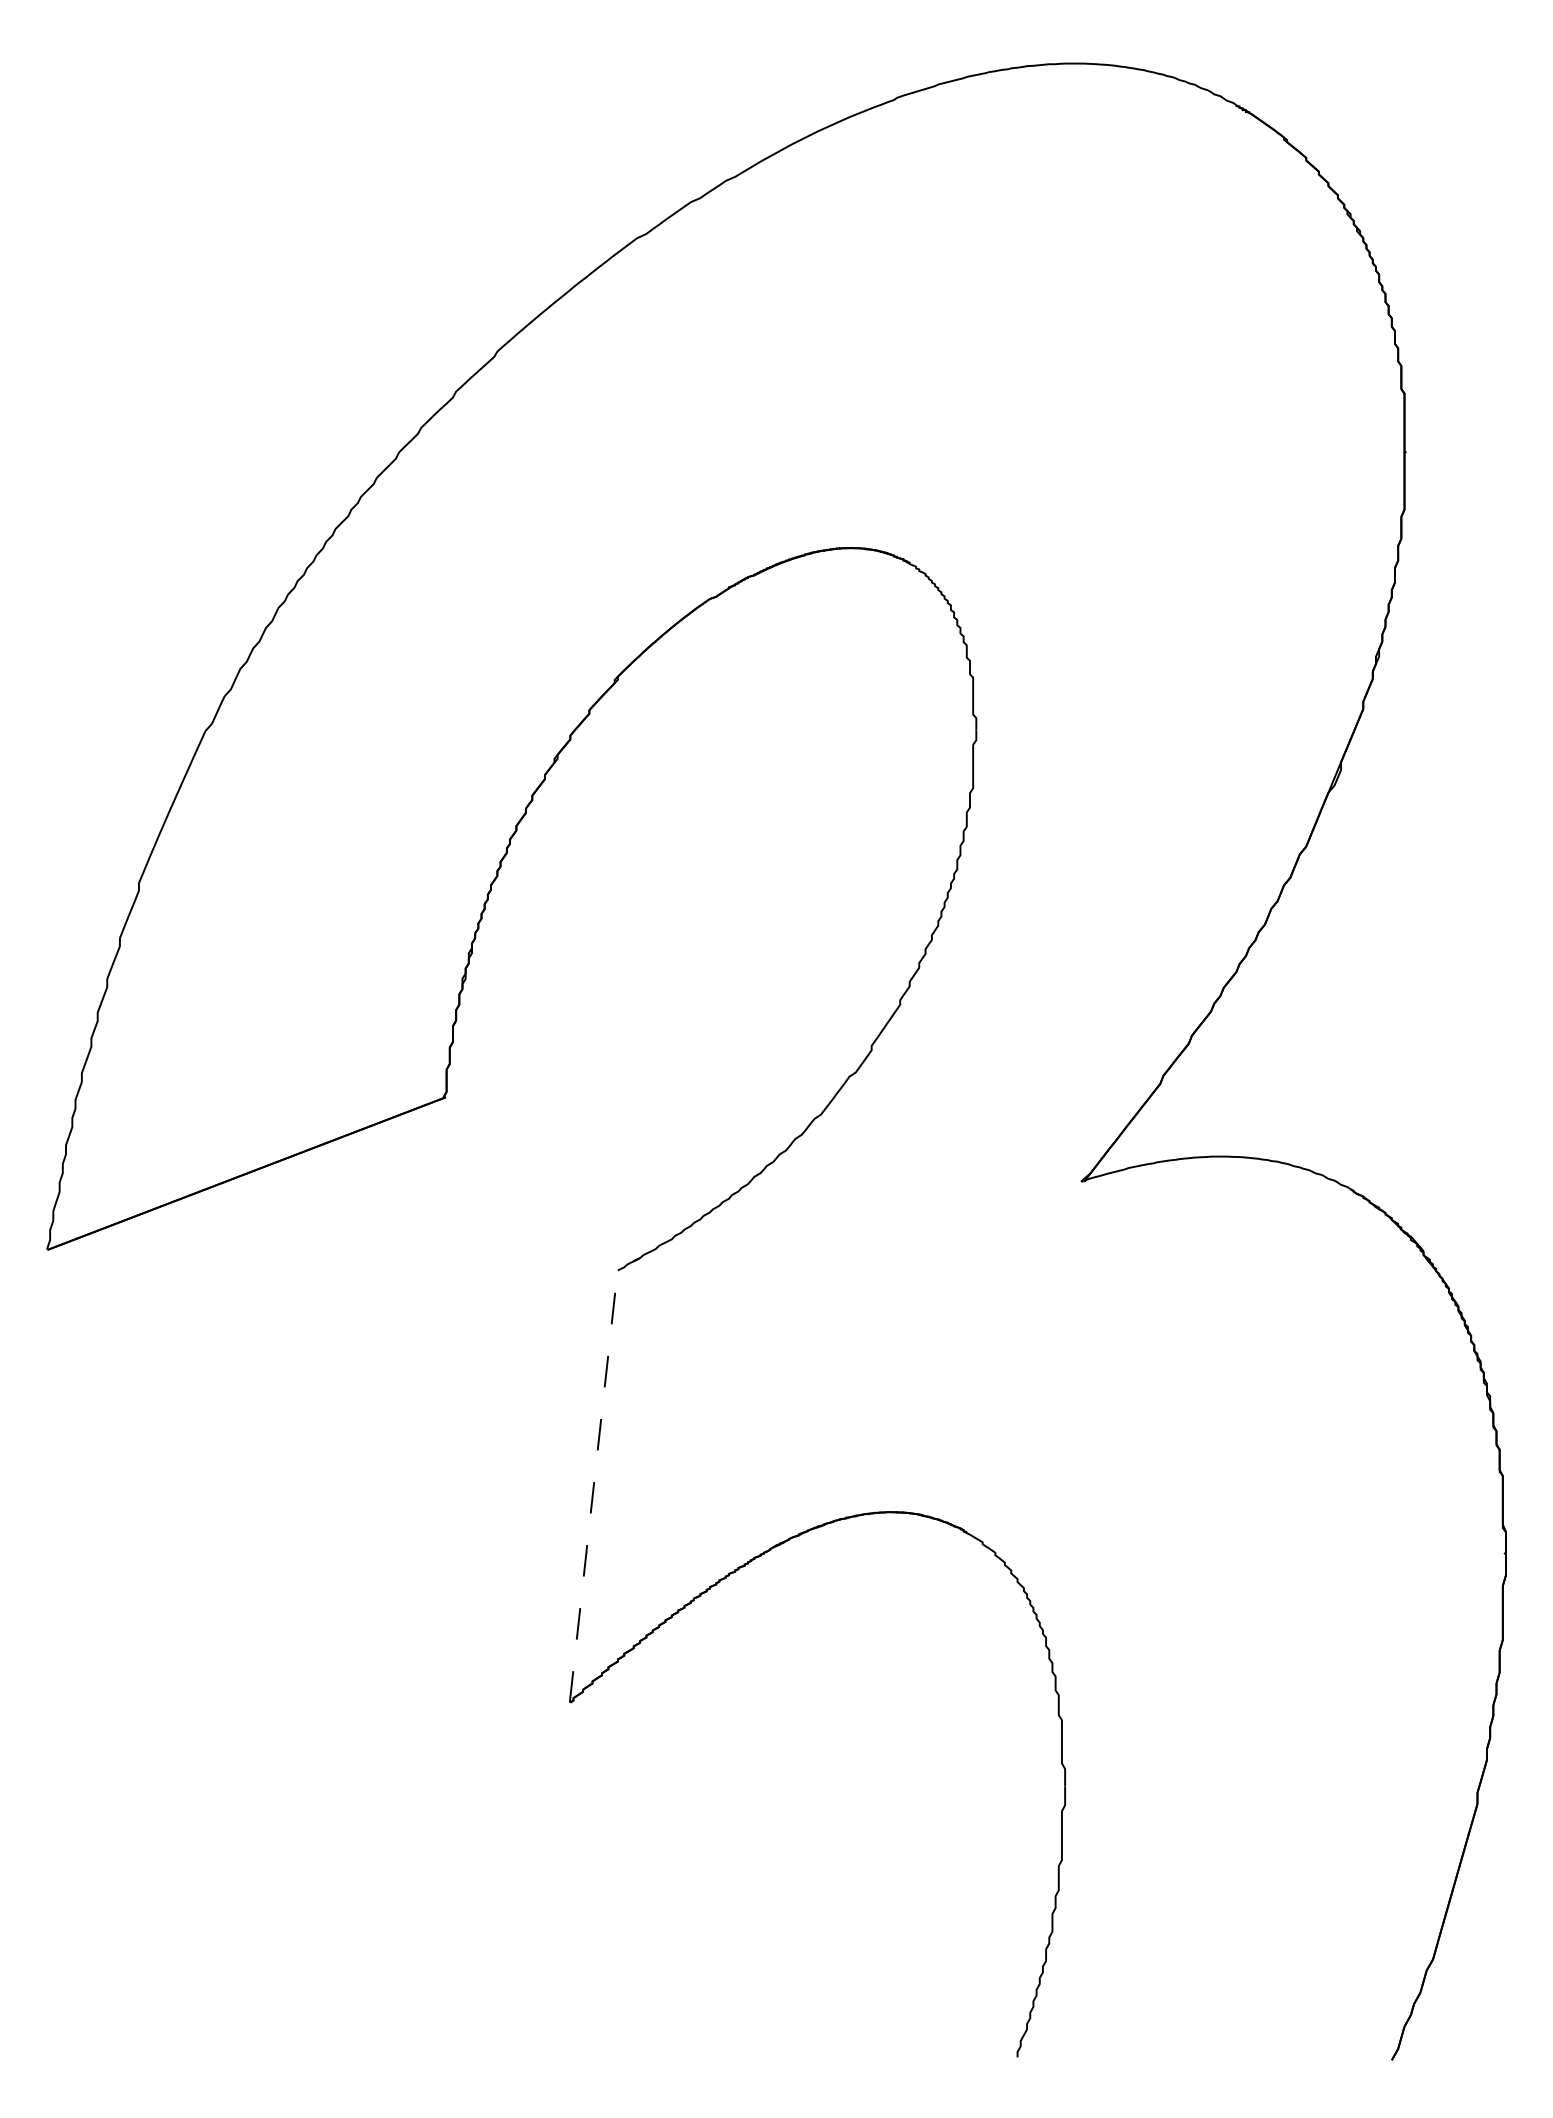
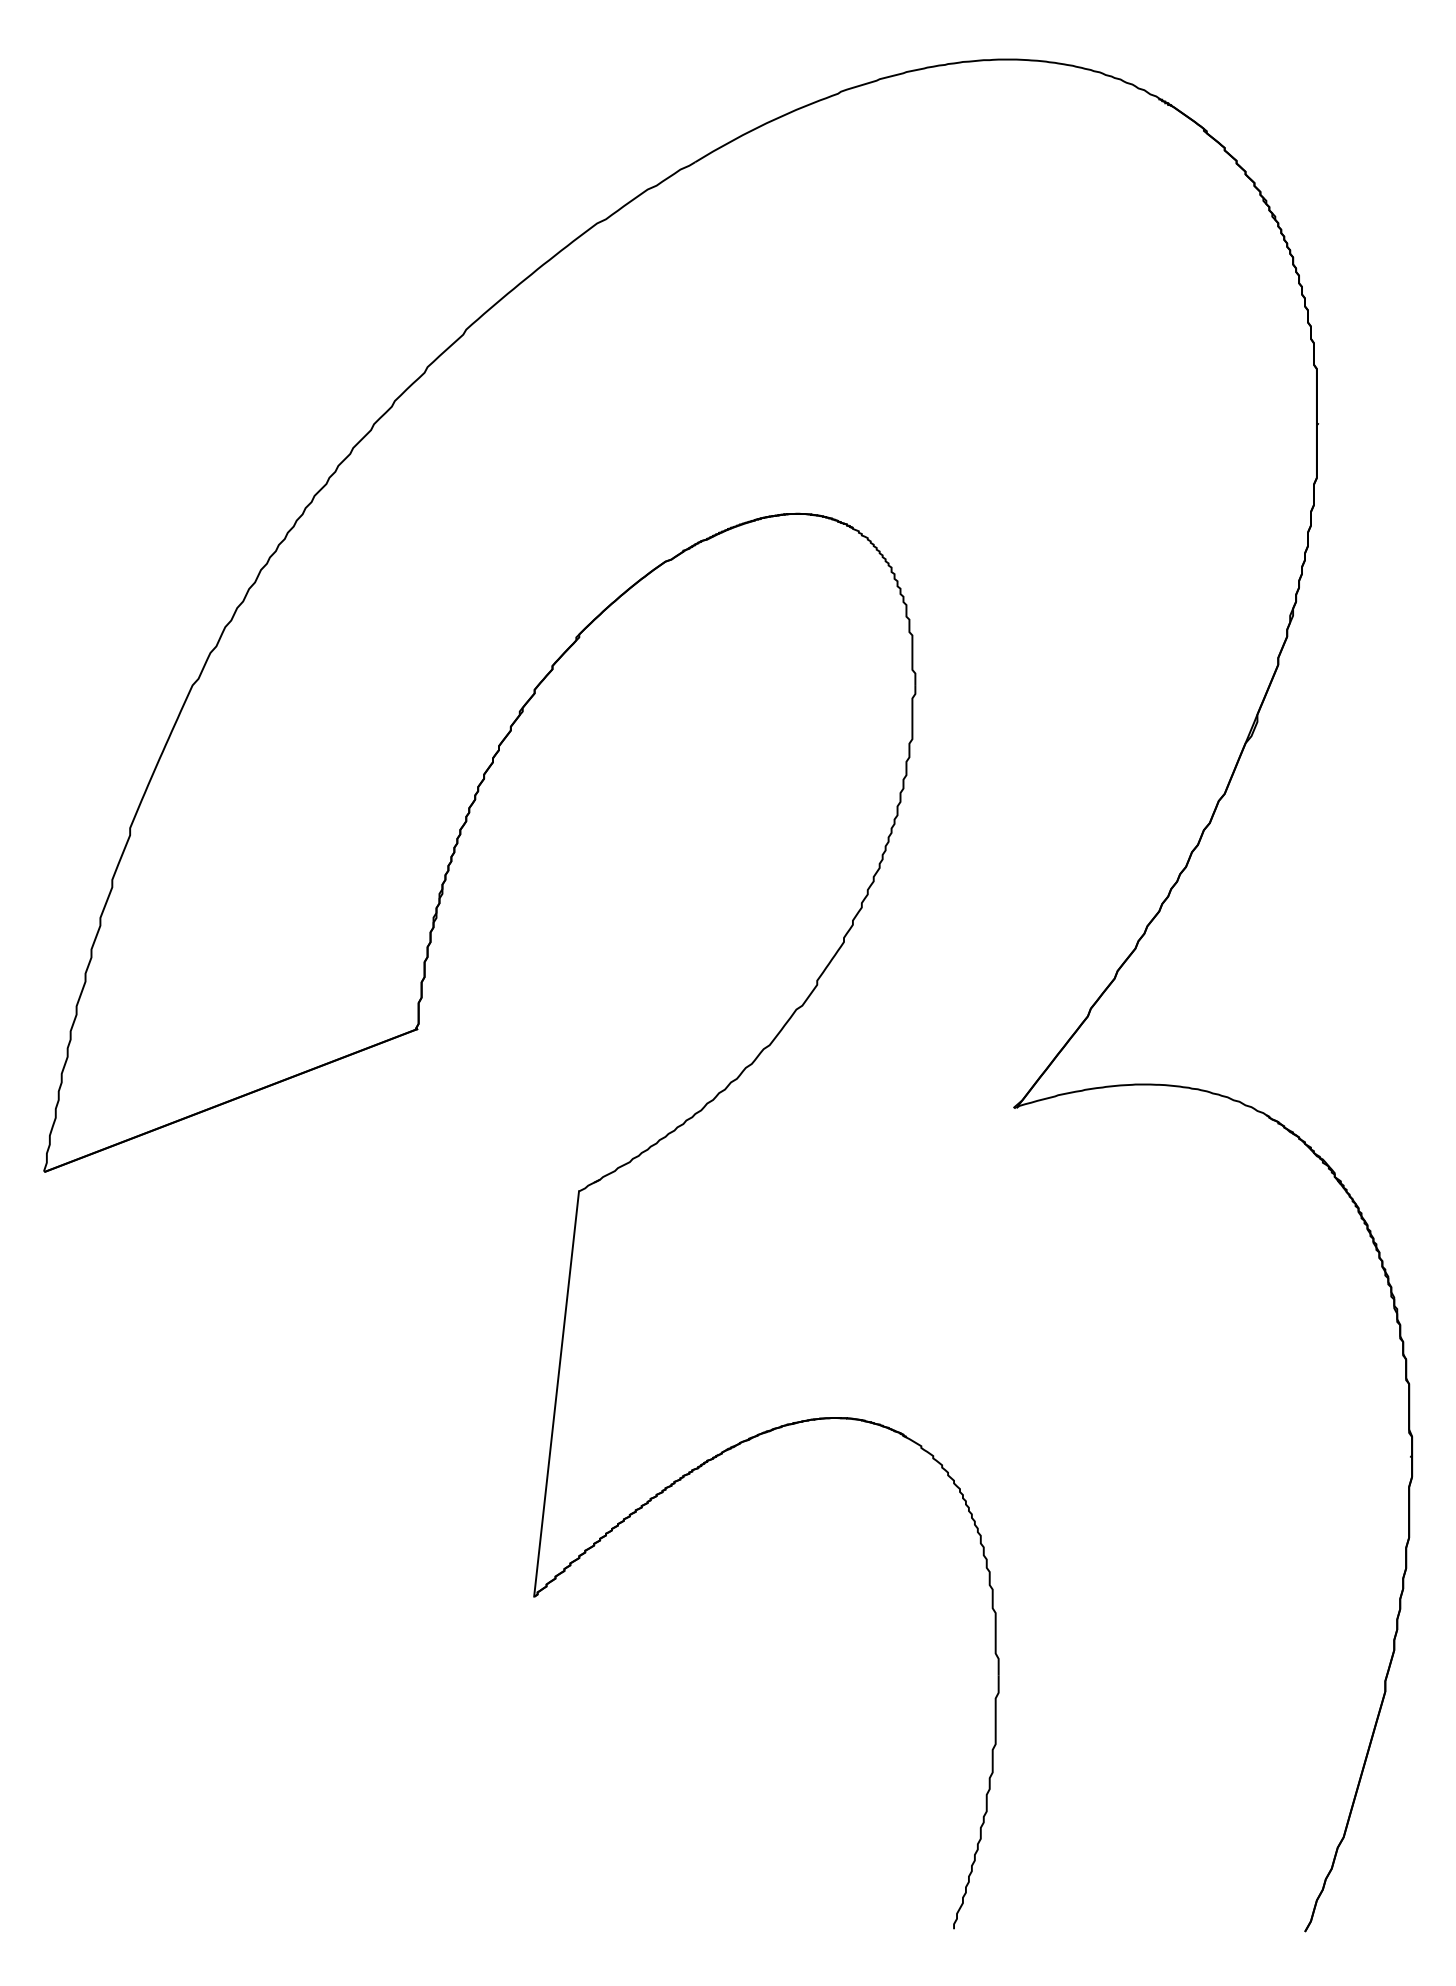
line: (593, 1486) -> (556, 1393), dashed -> solid

